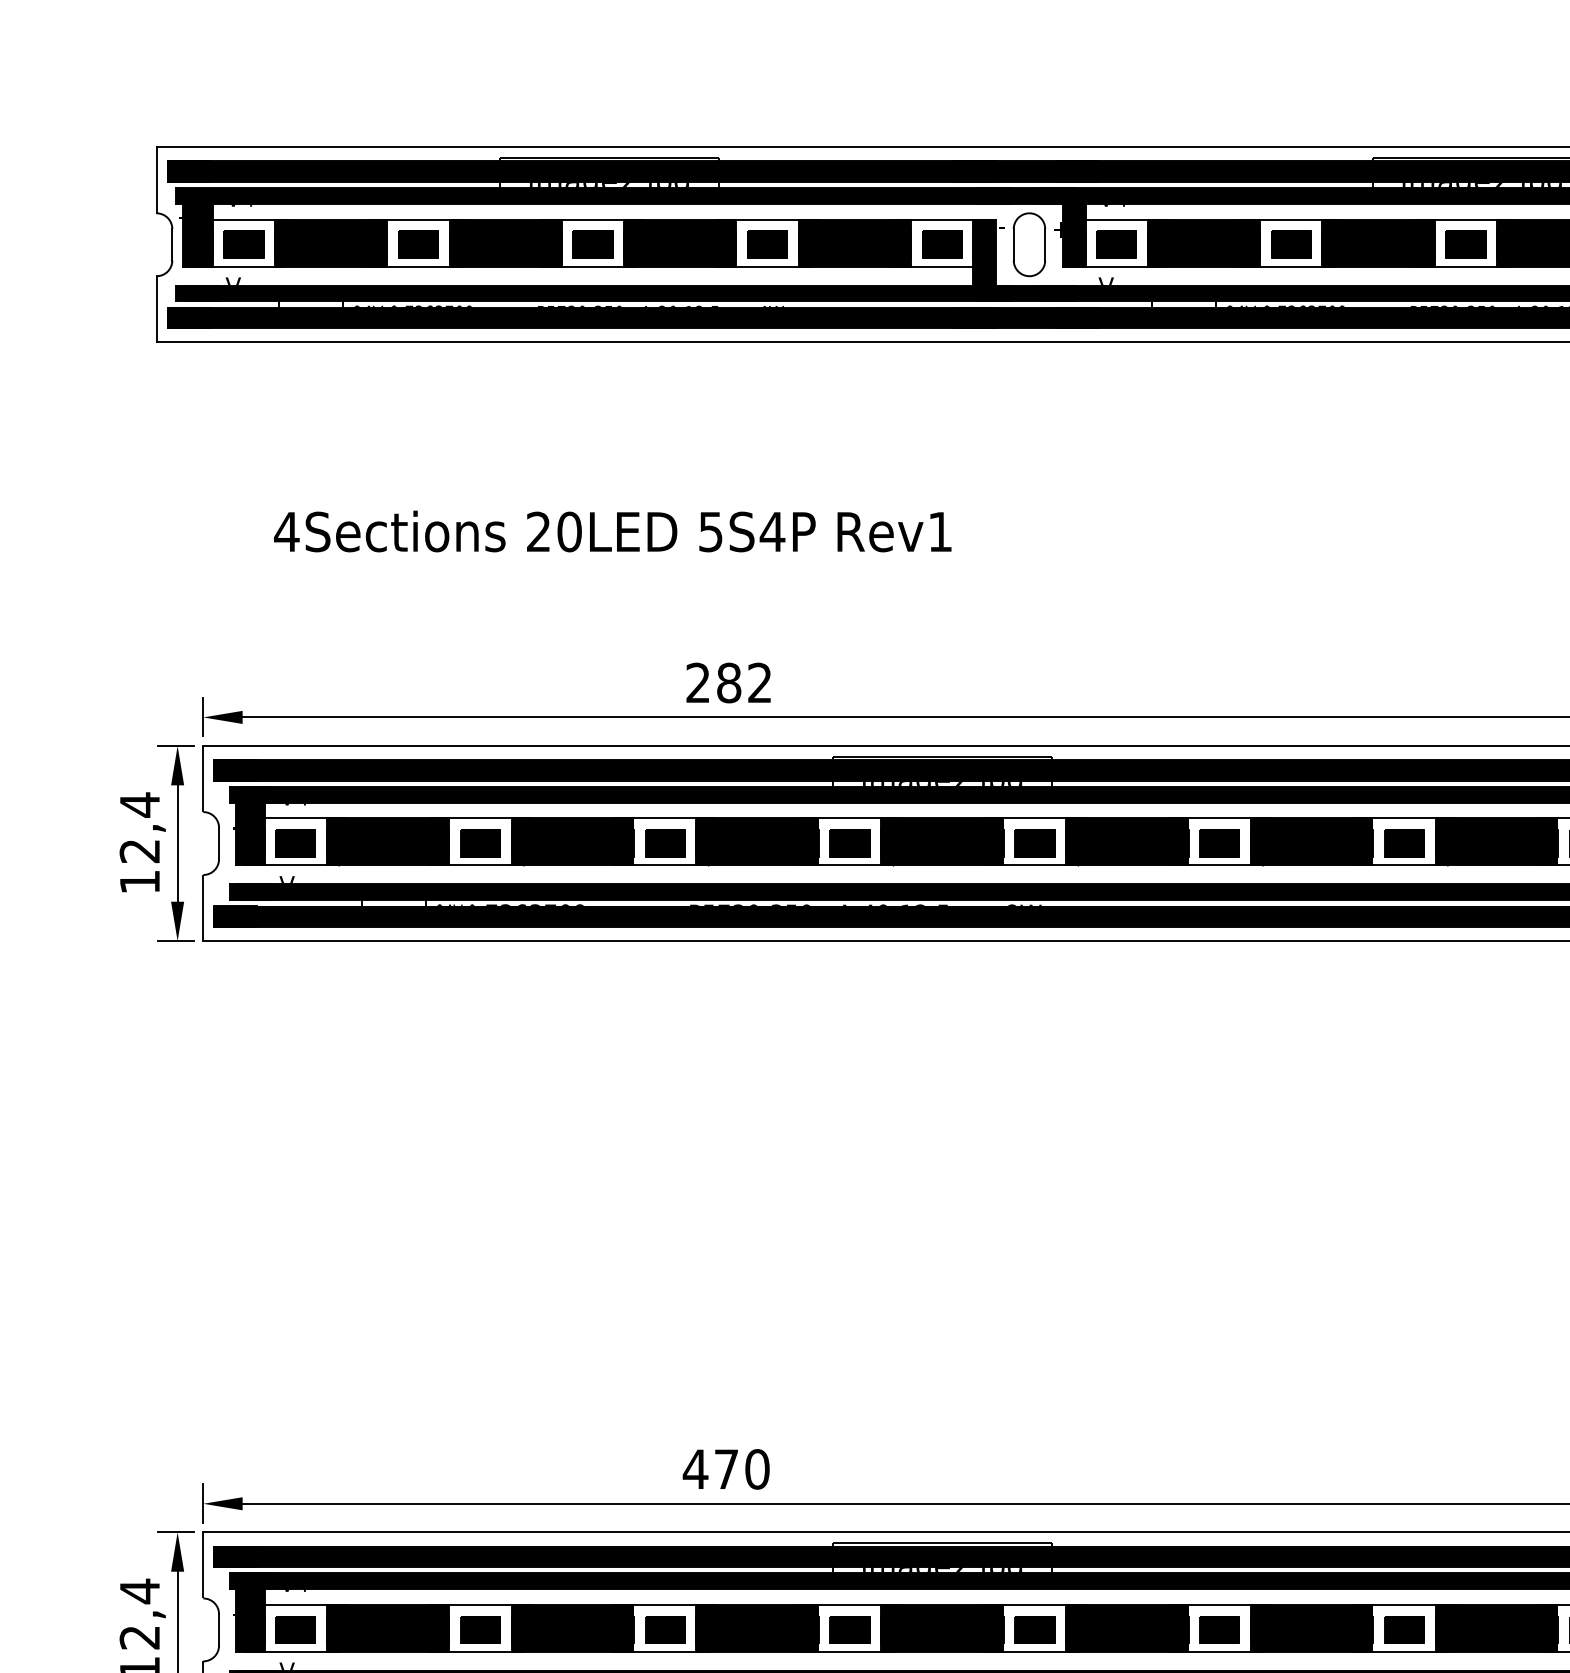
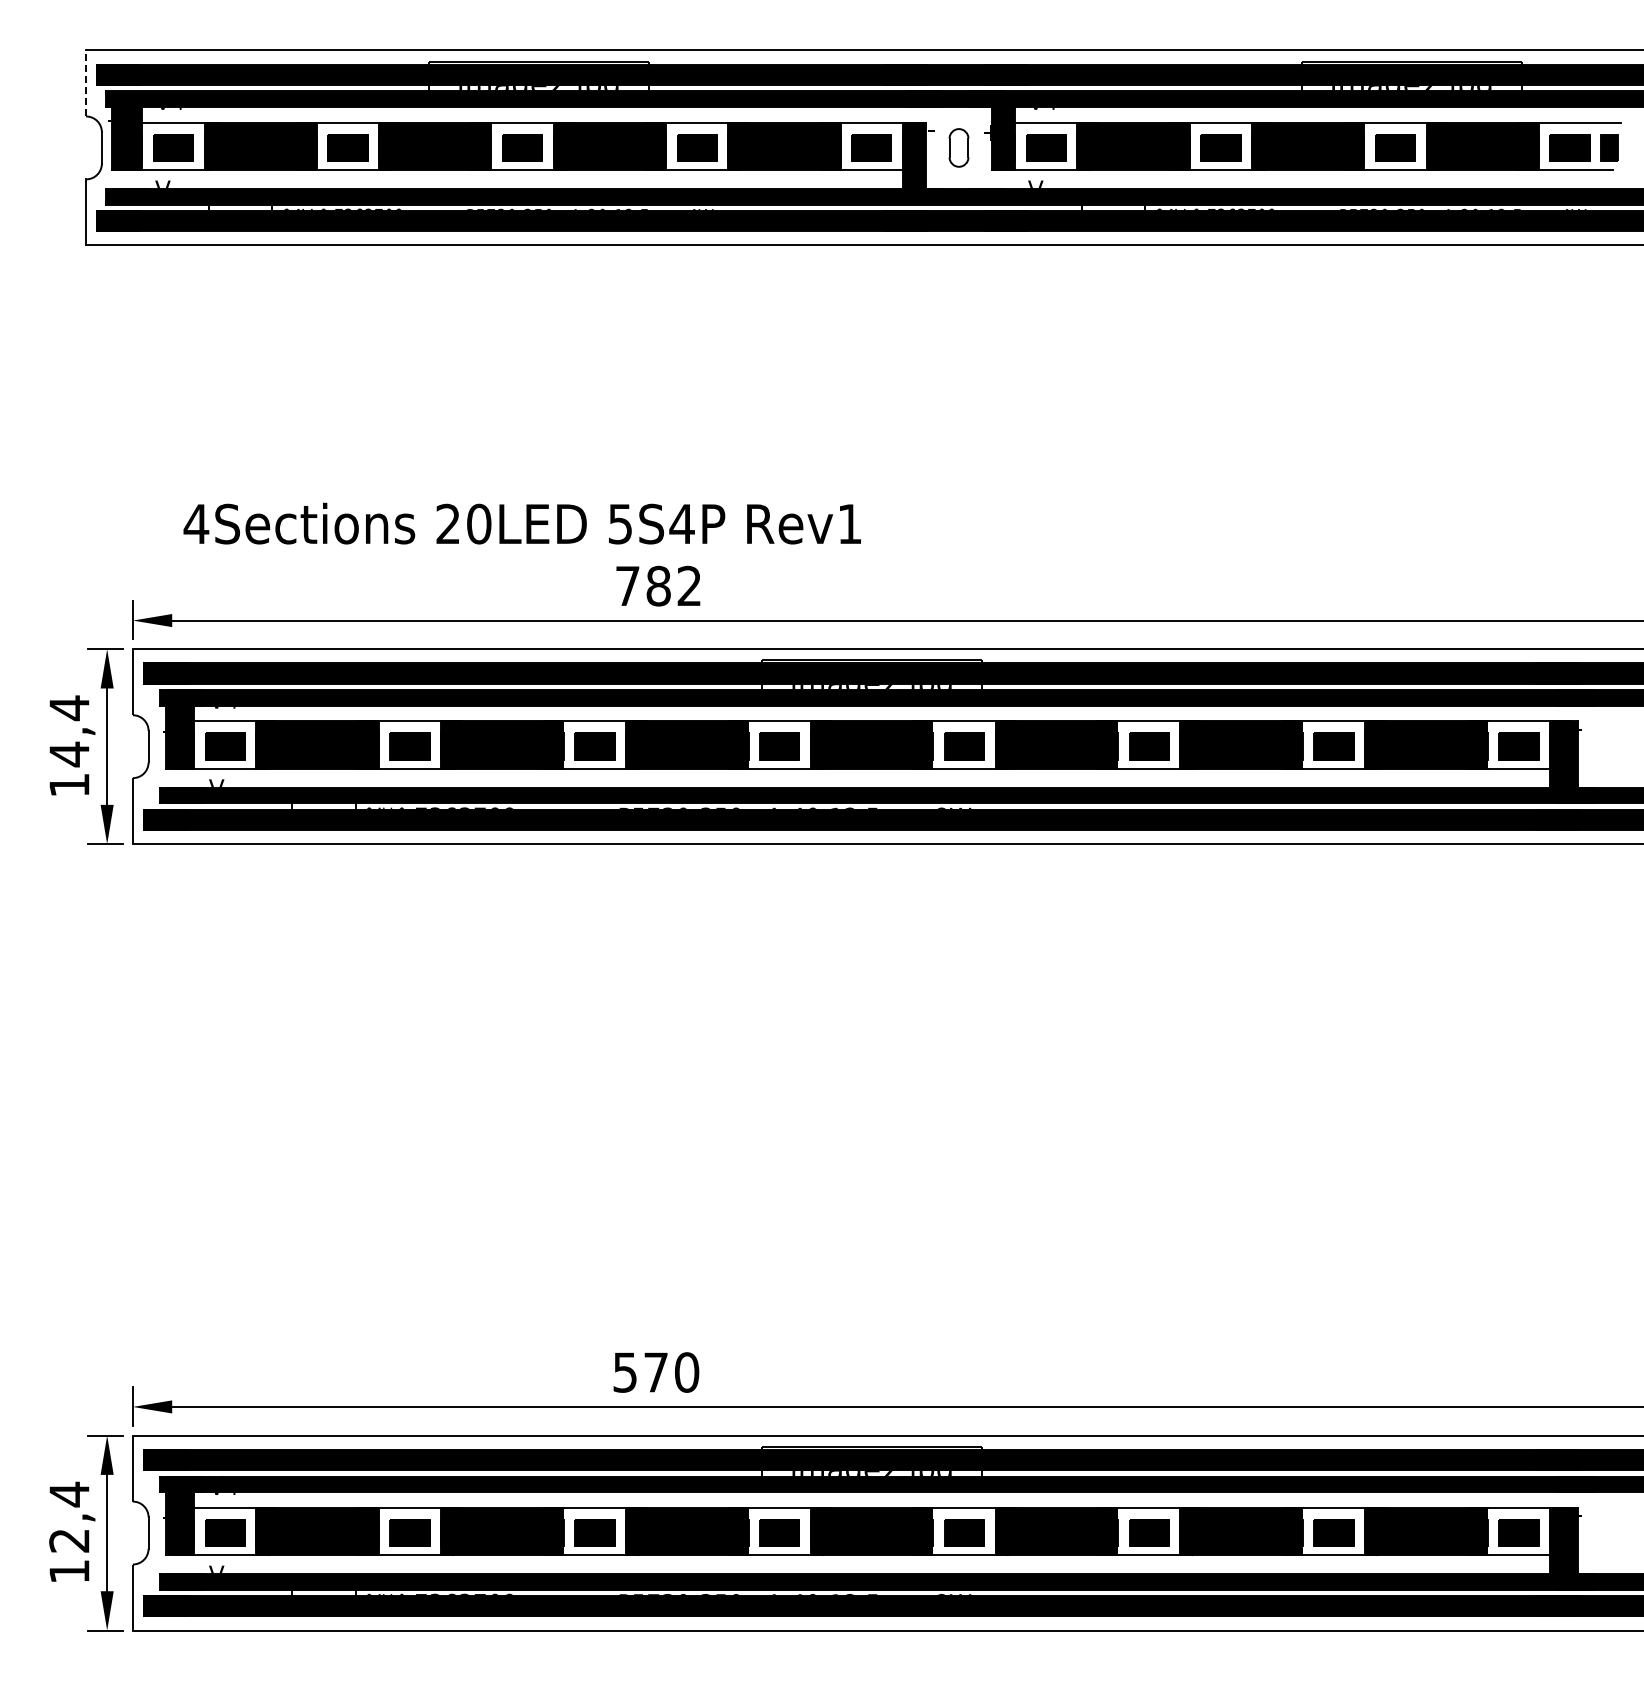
line: (156, 179) -> (86, 82), solid -> dashed
part: (1028, 244) -> (958, 147), size x0.6
text: (611, 531) -> (521, 523), moved
text: (697, 682) -> (627, 585), 282 -> 782
text: (139, 851) -> (69, 754), 12,4 -> 14,4
text: (695, 1469) -> (625, 1372), 470 -> 570

